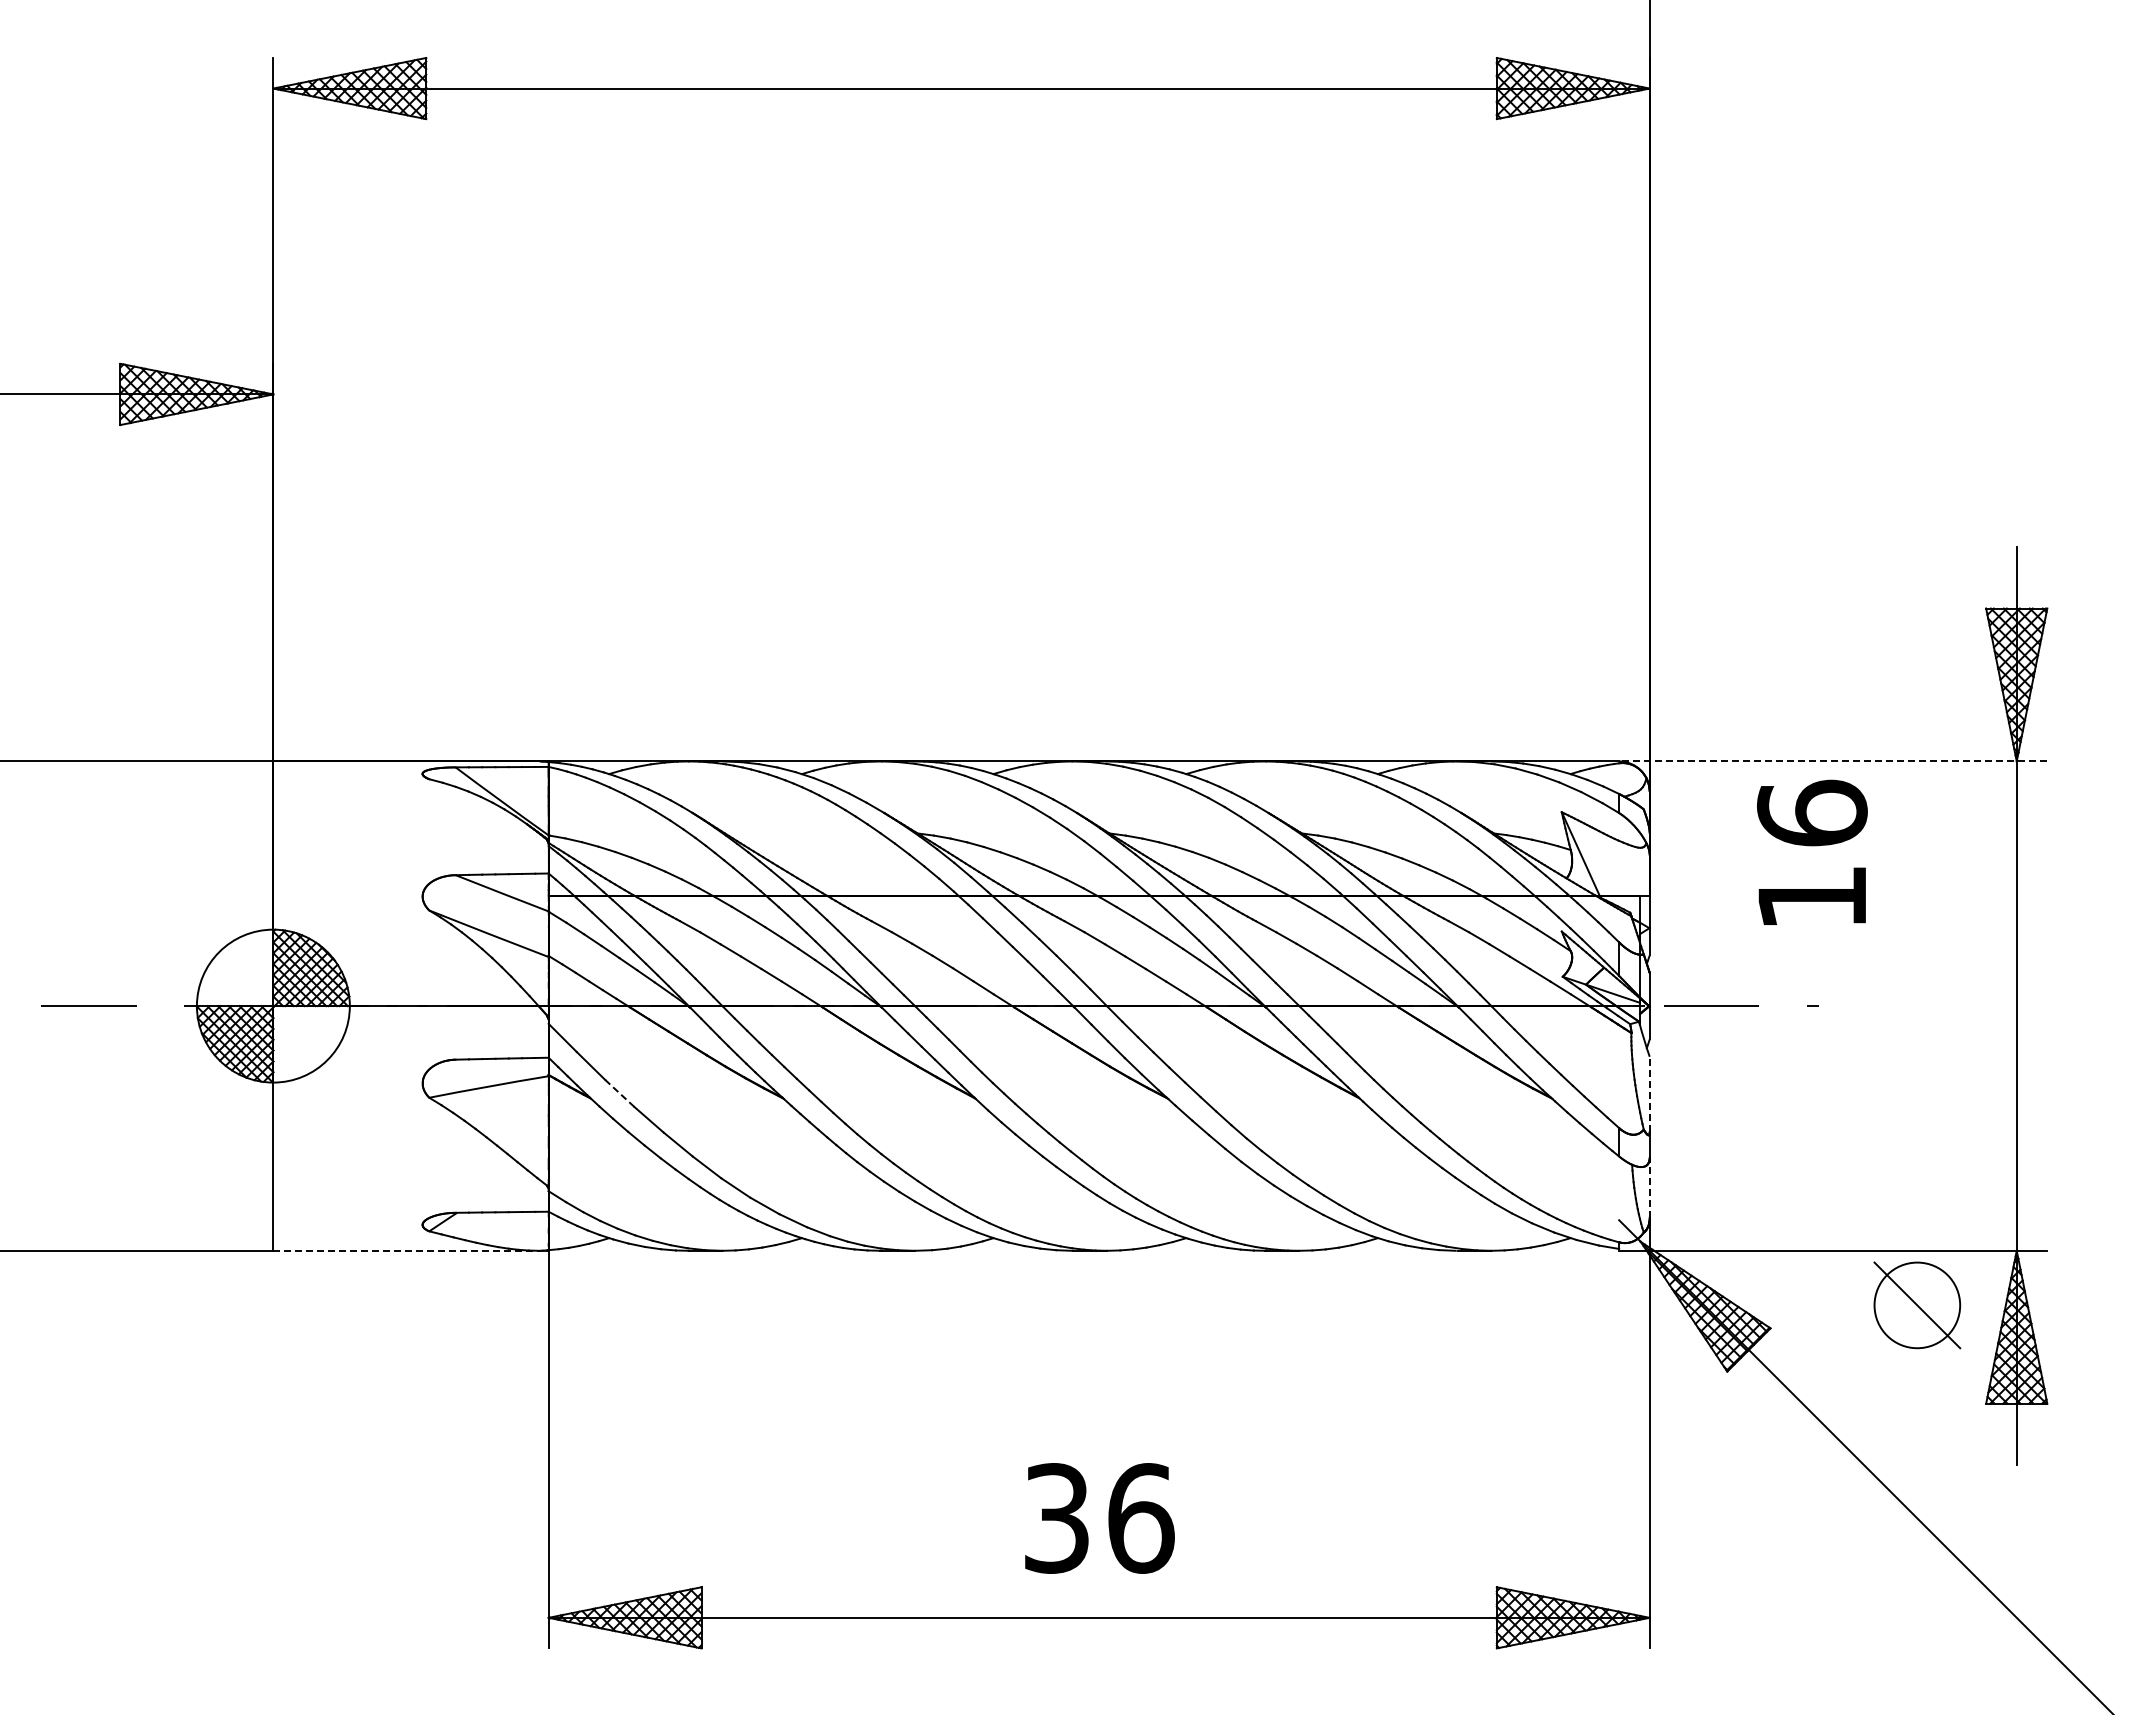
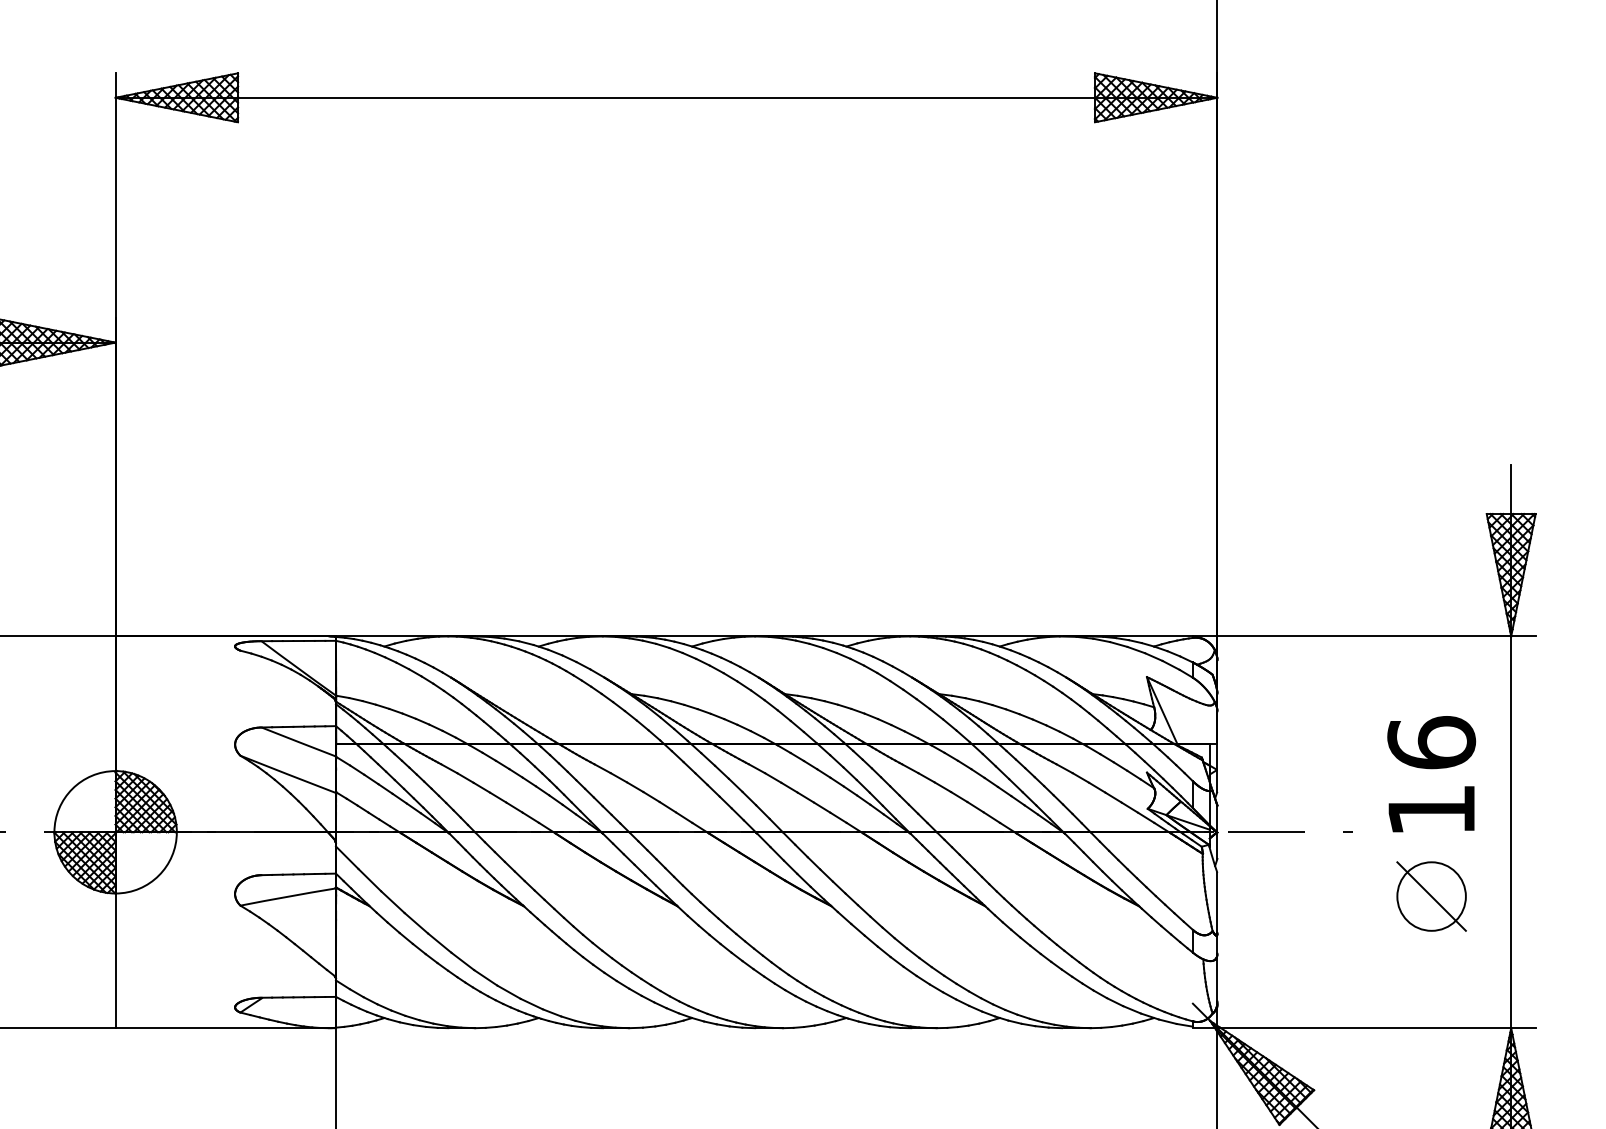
line: (1832, 761) -> (1363, 636), dashed -> solid
text: (1812, 851) -> (1431, 773), moved
line: (619, 1093) -> (392, 902), dashed -> solid
line: (1649, 1094) -> (1217, 903), dashed -> solid
line: (1649, 1187) -> (1217, 977), dashed -> solid
line: (406, 1250) -> (222, 1027), dashed -> solid
part: (1917, 1305) -> (1431, 896), moved

